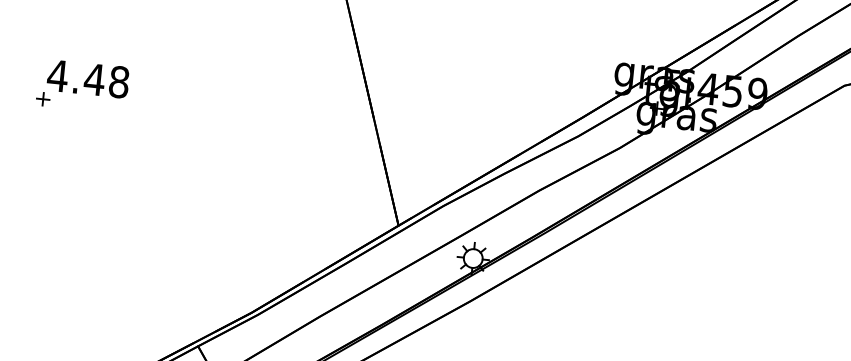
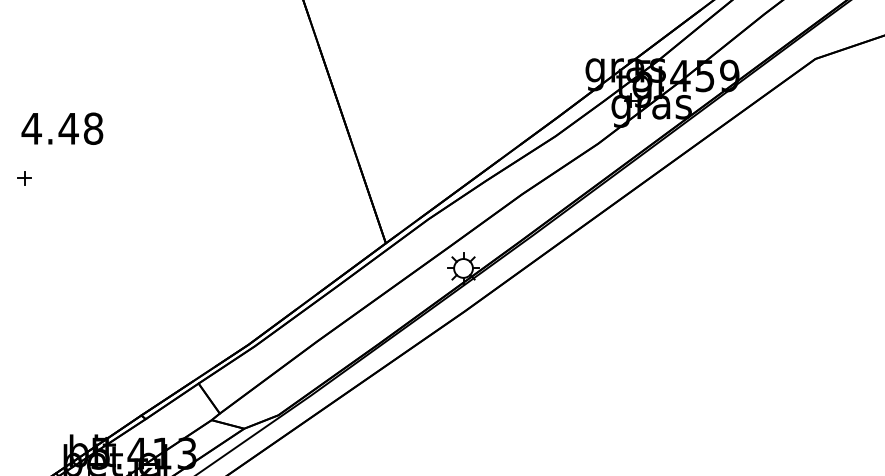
part: (43, 99) -> (24, 178), moved

